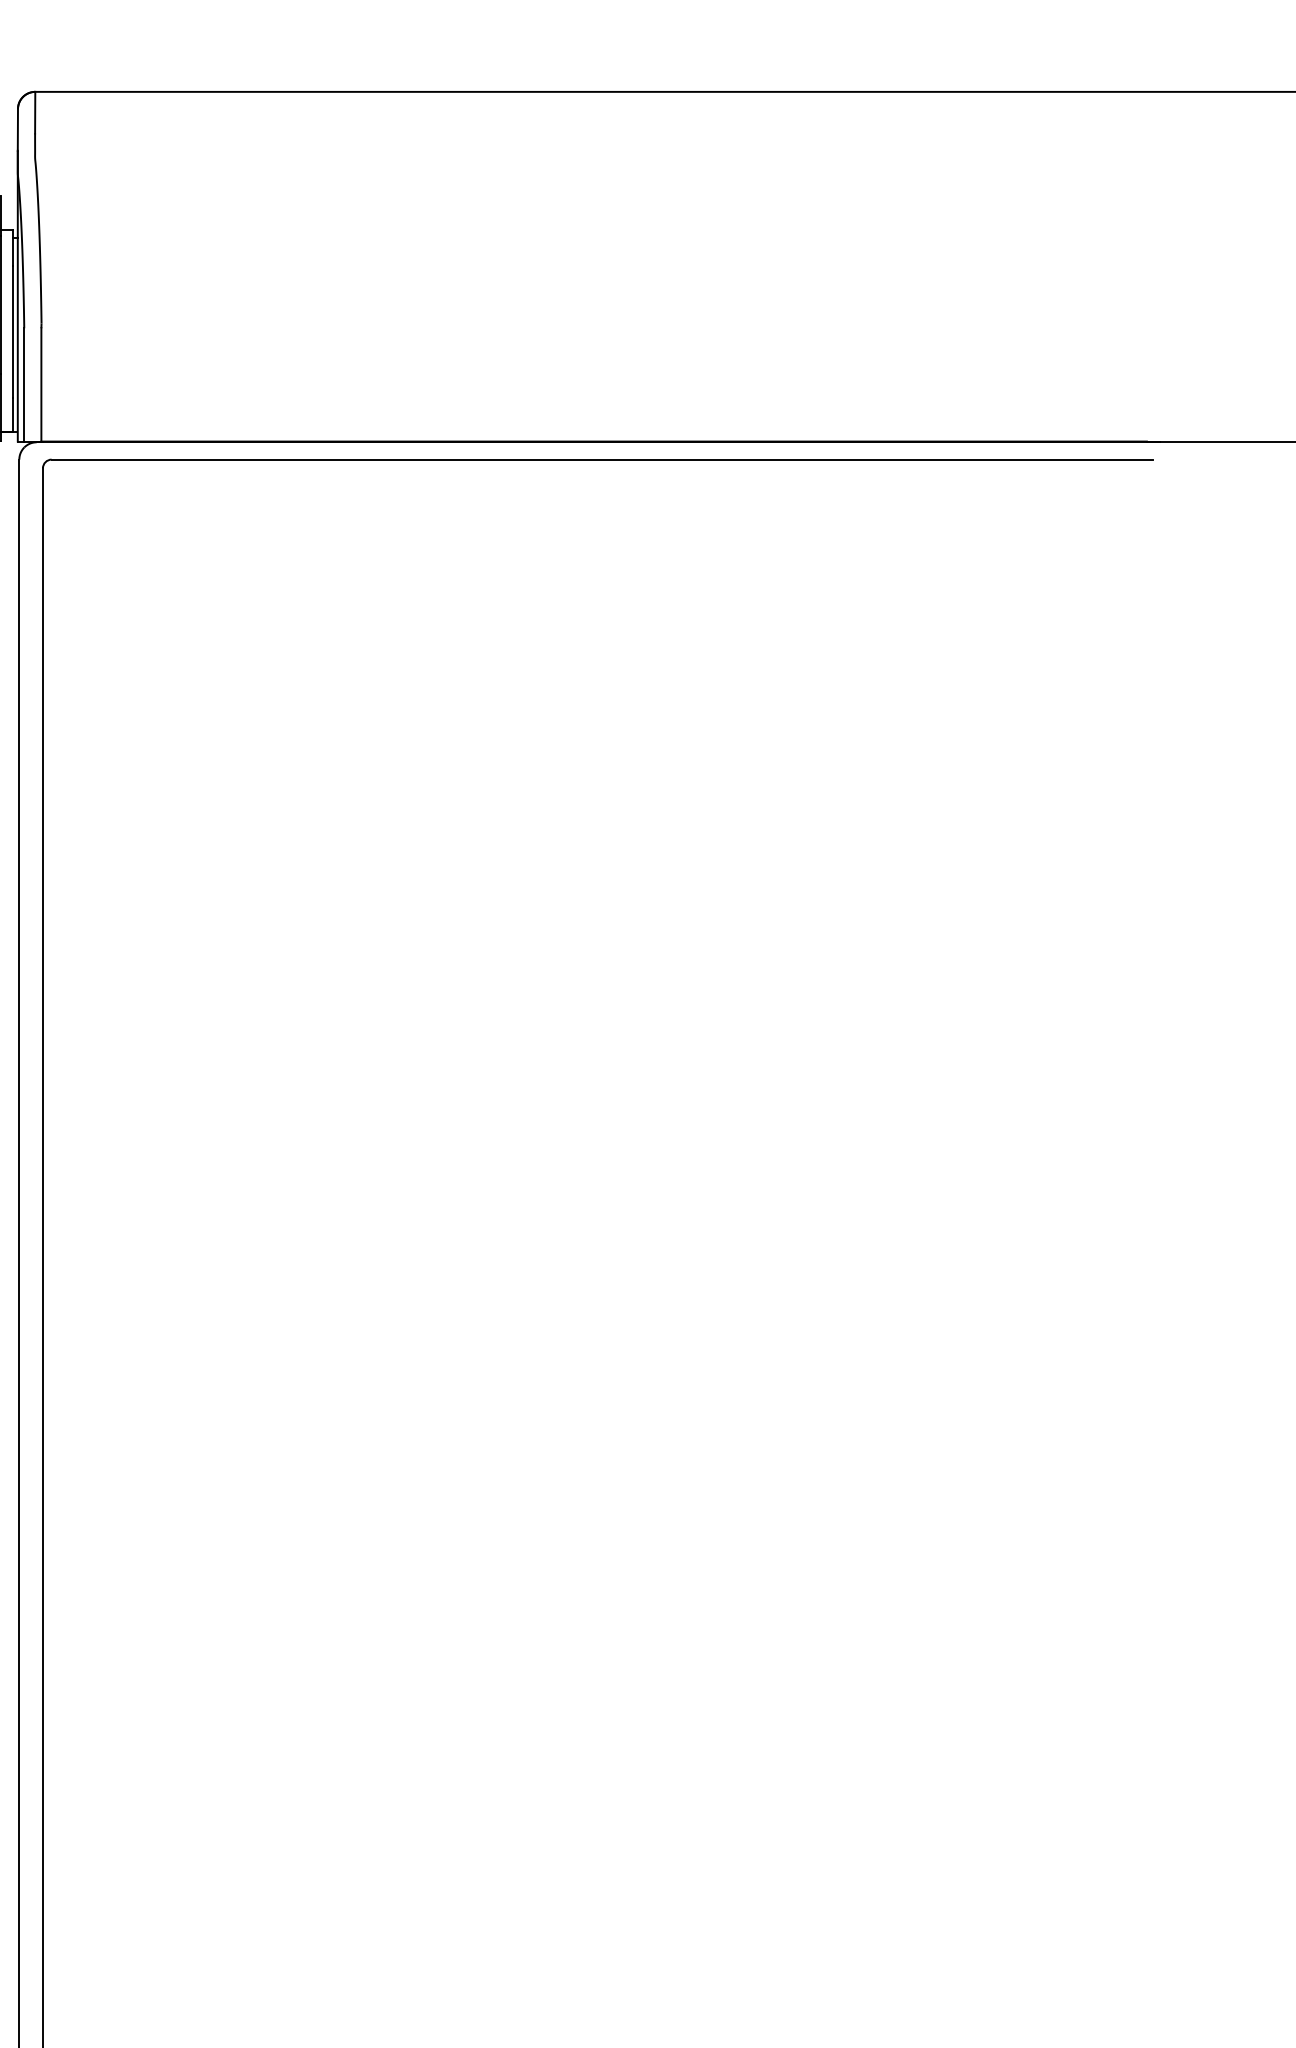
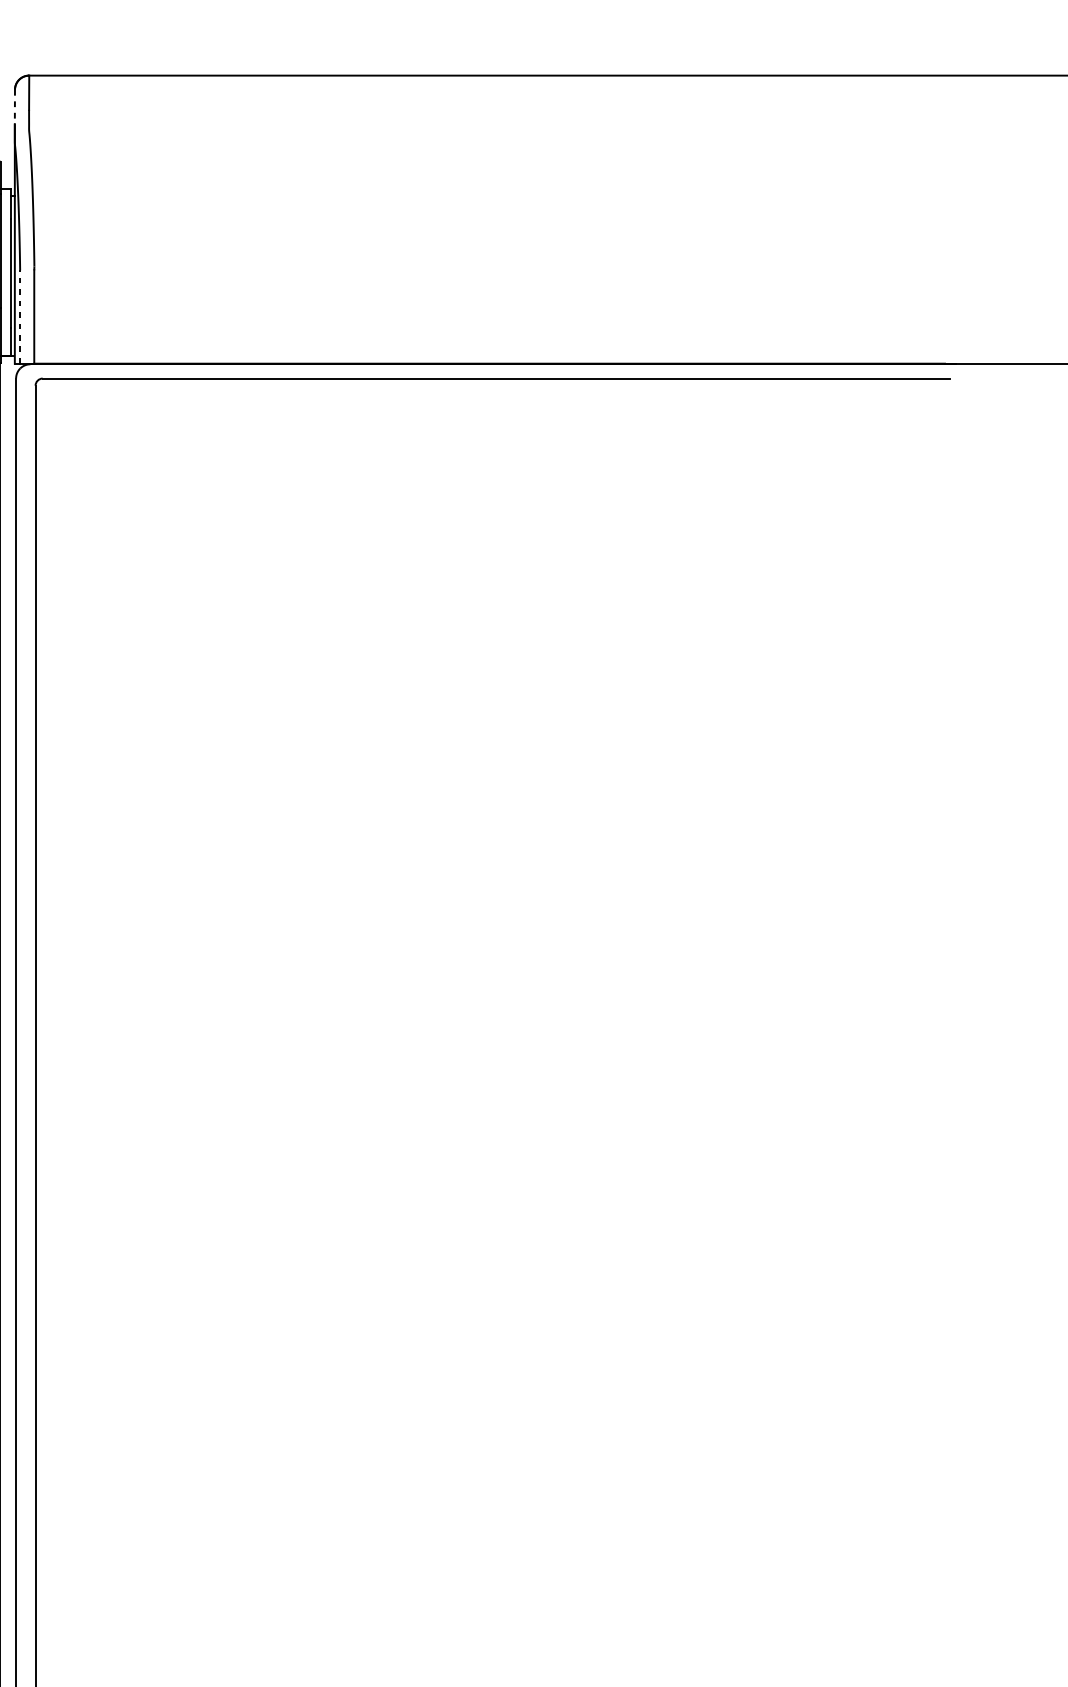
line: (17, 129) -> (14, 106), solid -> dashed
line: (24, 384) -> (20, 316), solid -> dashed

